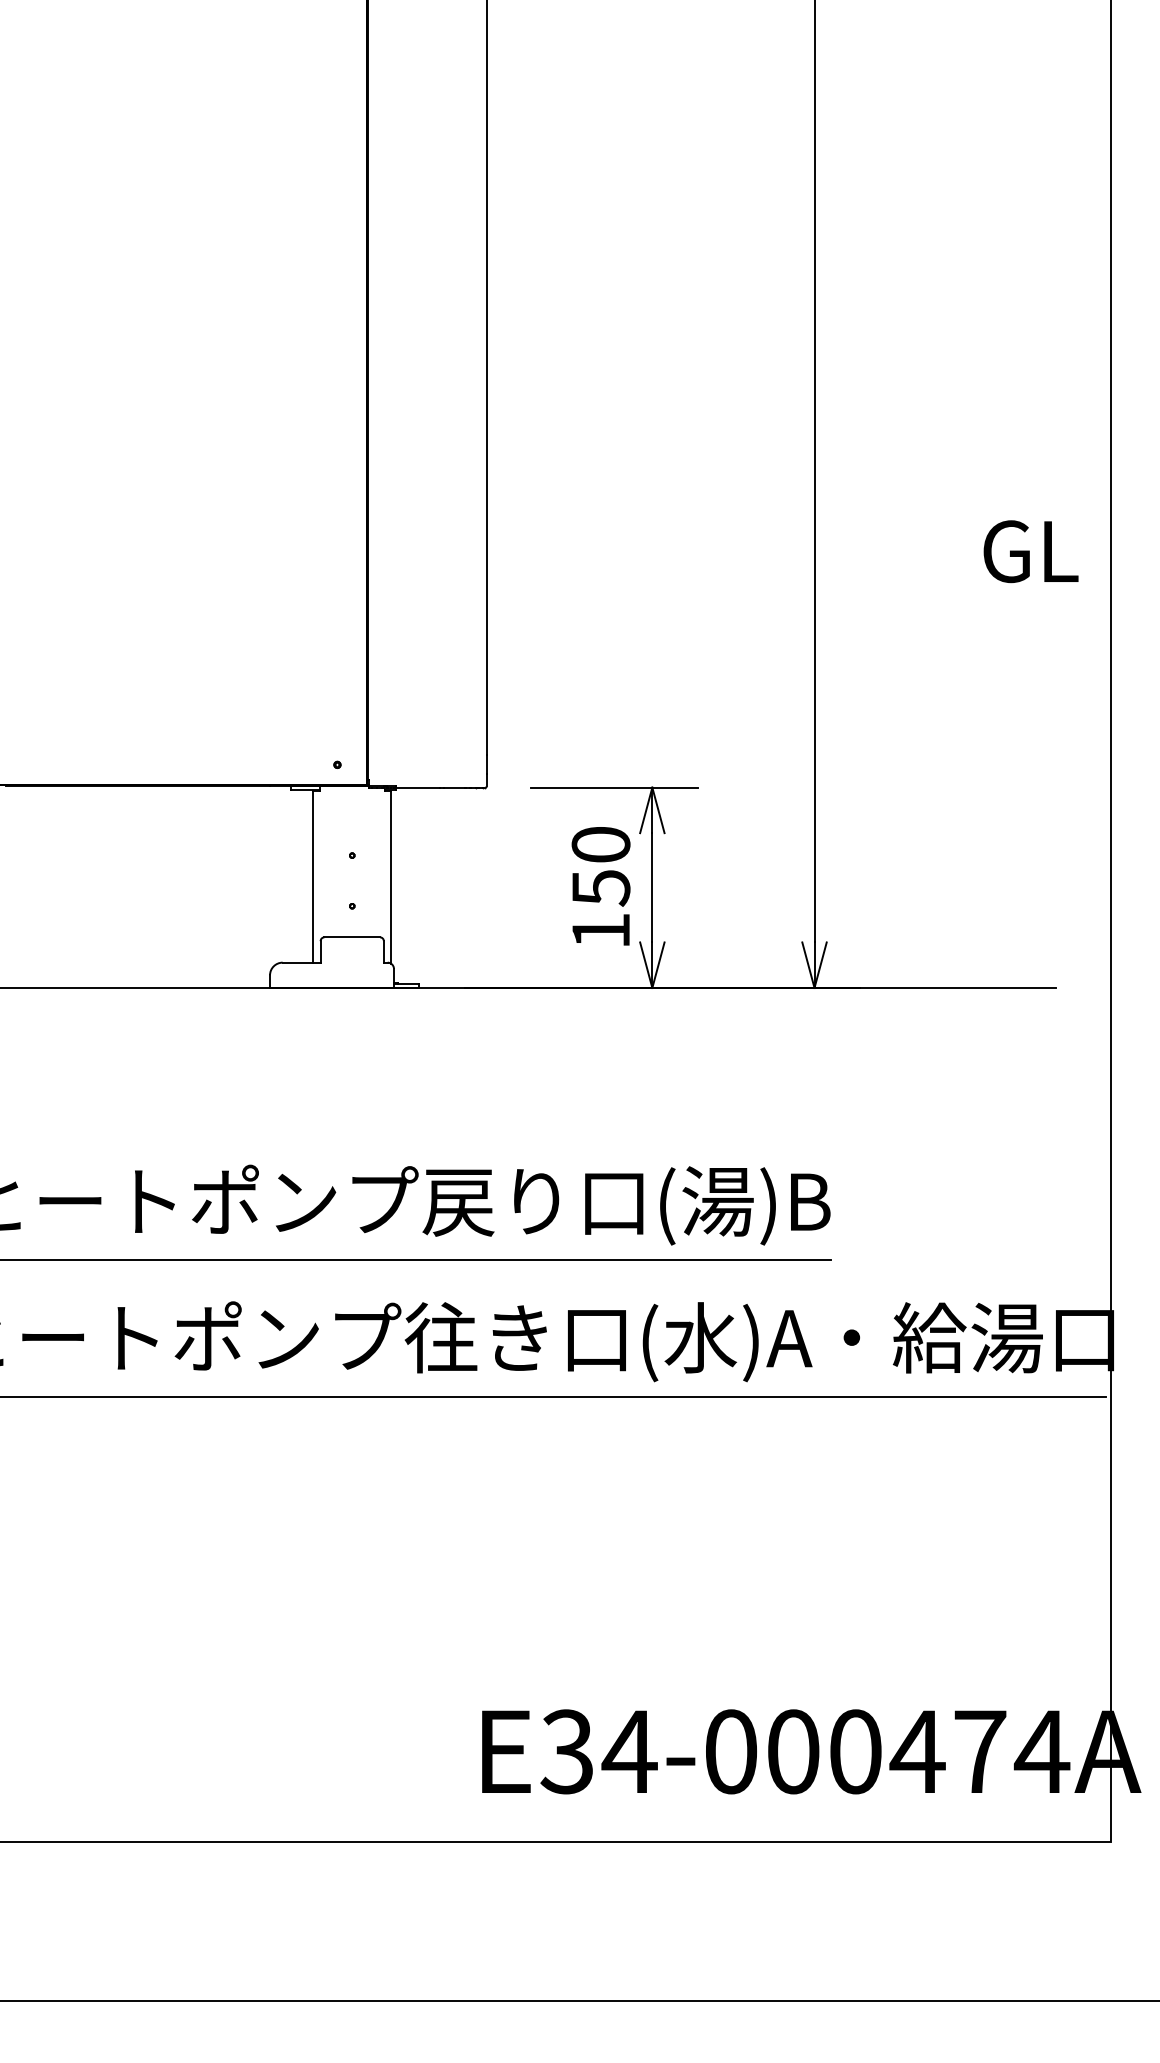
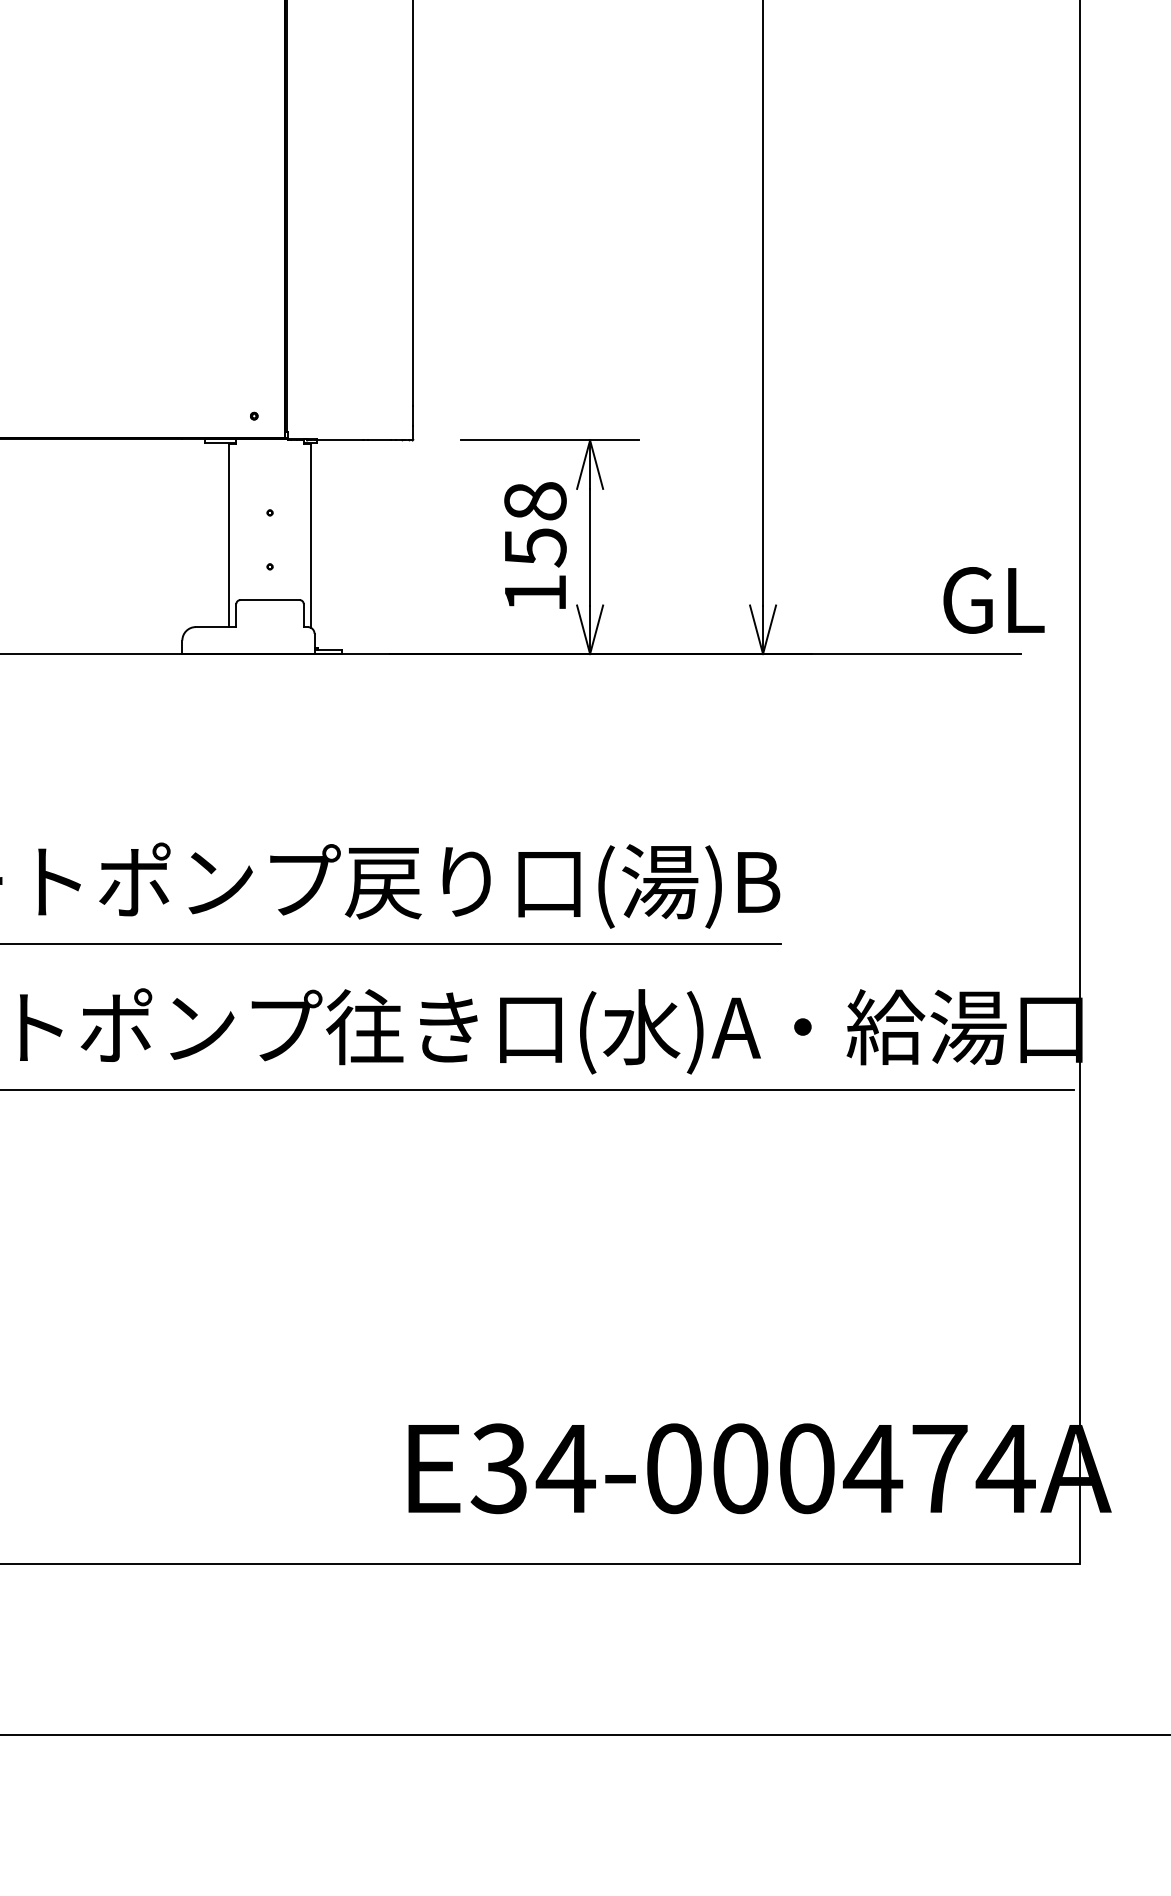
text: (1030, 551) -> (993, 600), moved
text: (600, 844) -> (534, 501), 150 -> 158

